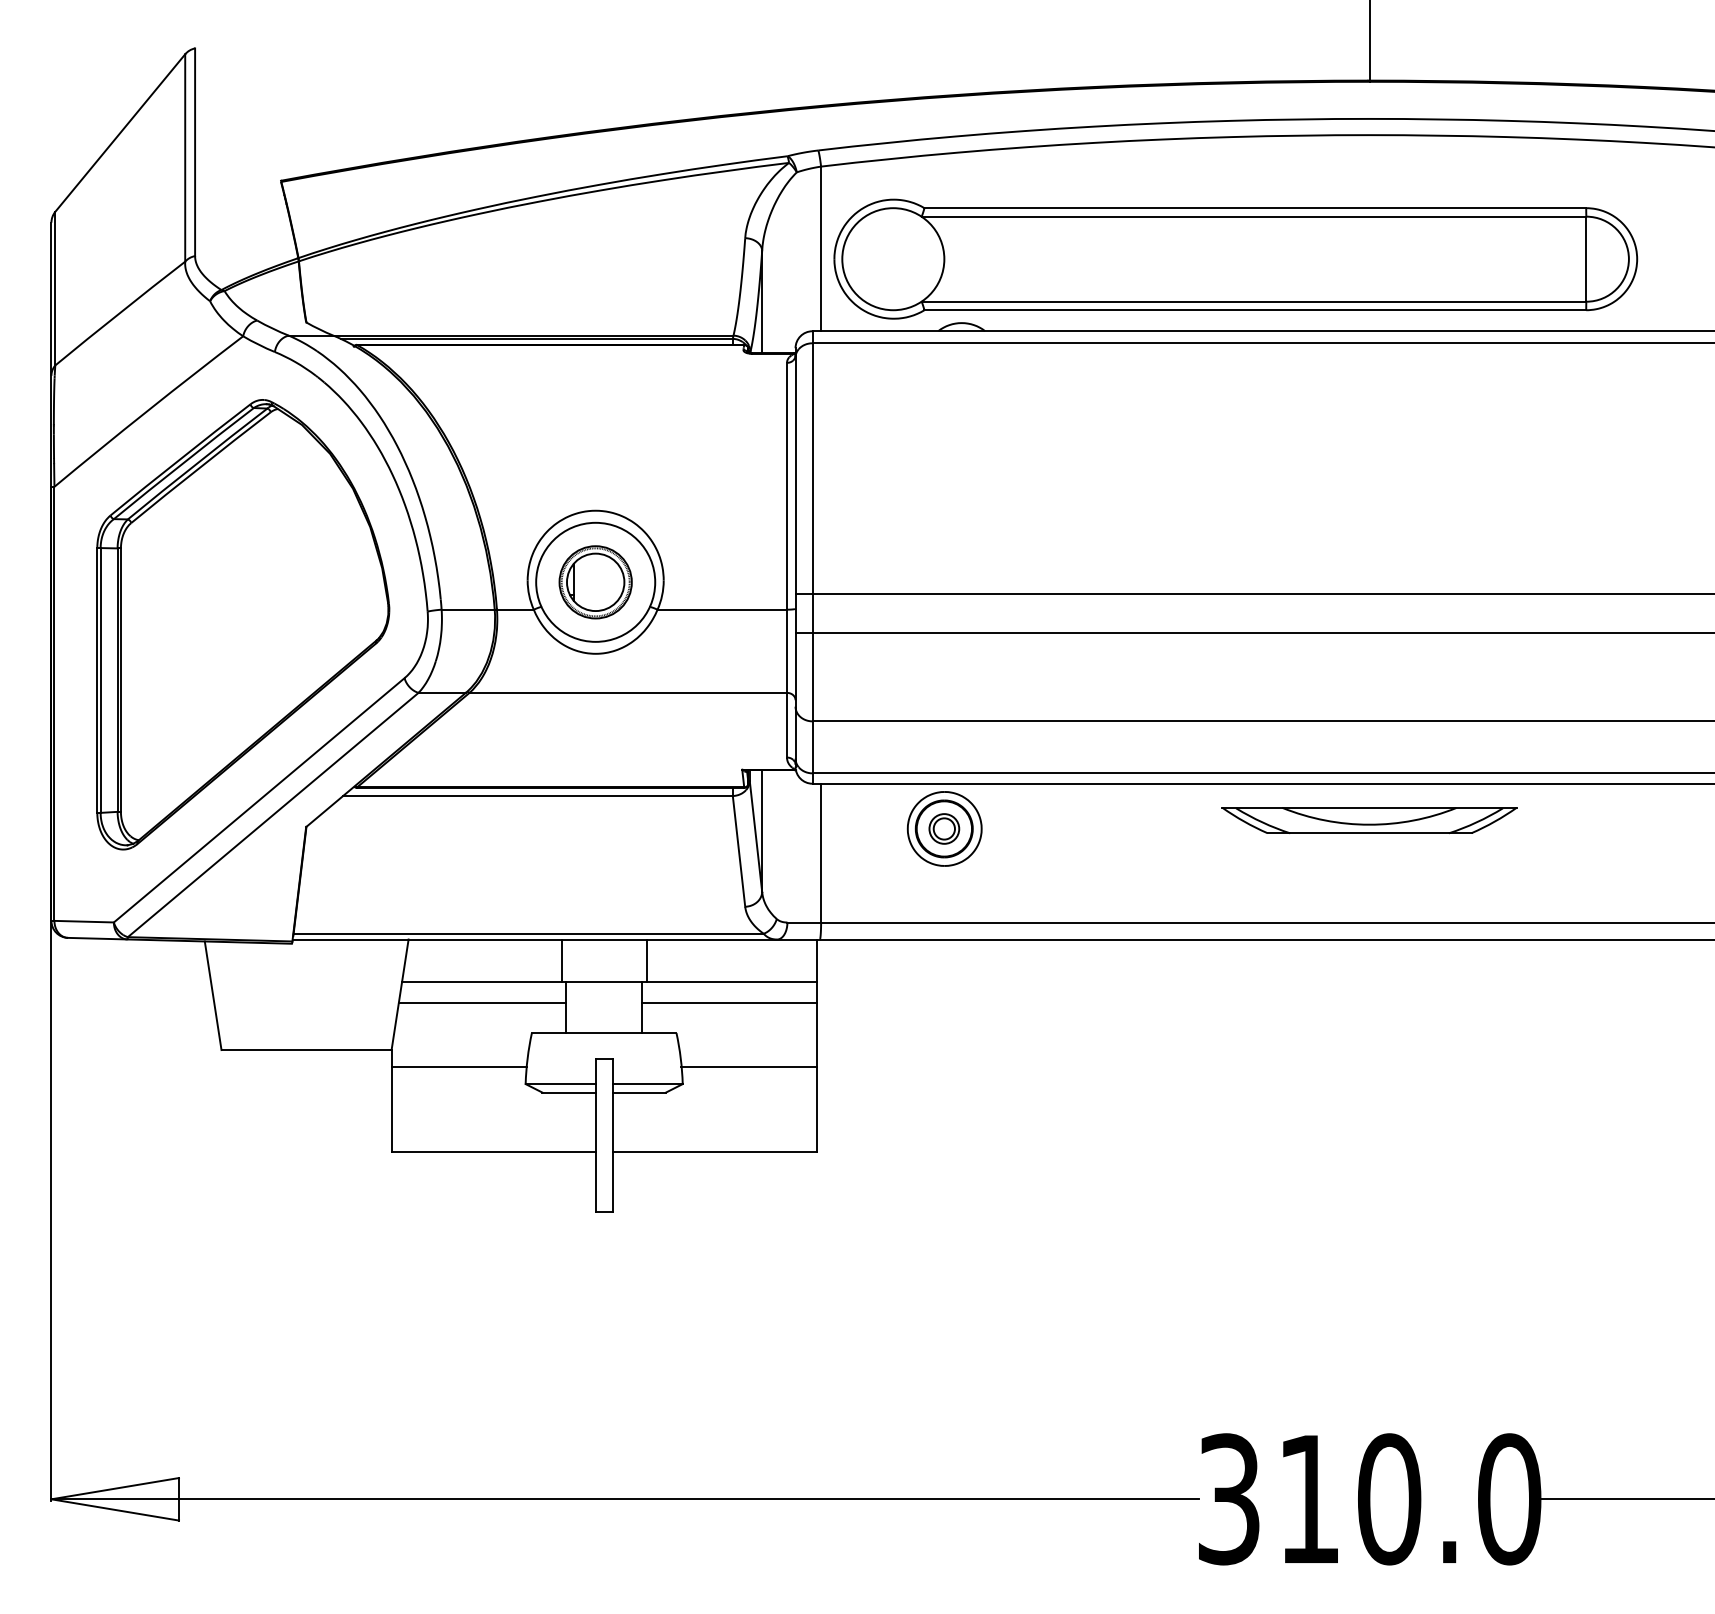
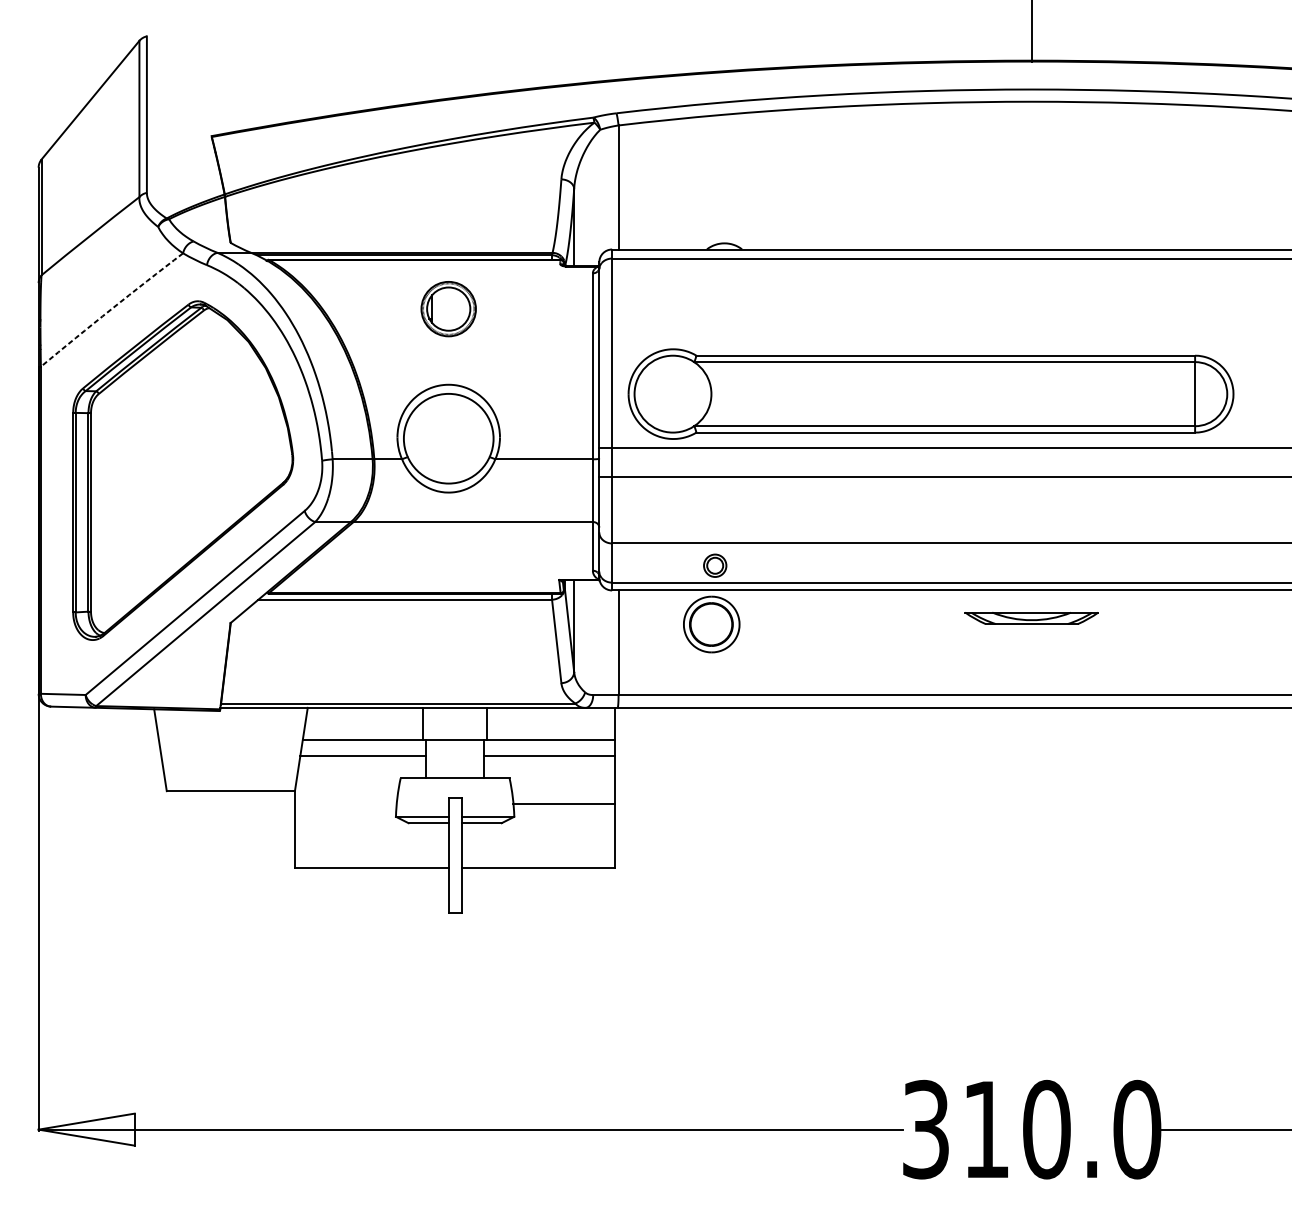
part: (1235, 258) -> (930, 393), moved
arc: (148, 410) -> (111, 309), solid -> dashed
part: (595, 582) -> (448, 309), moved
part: (1369, 820) -> (1031, 618), size x0.6
part: (944, 828) -> (715, 565), moved
line: (458, 1067) -> (345, 804), removed

